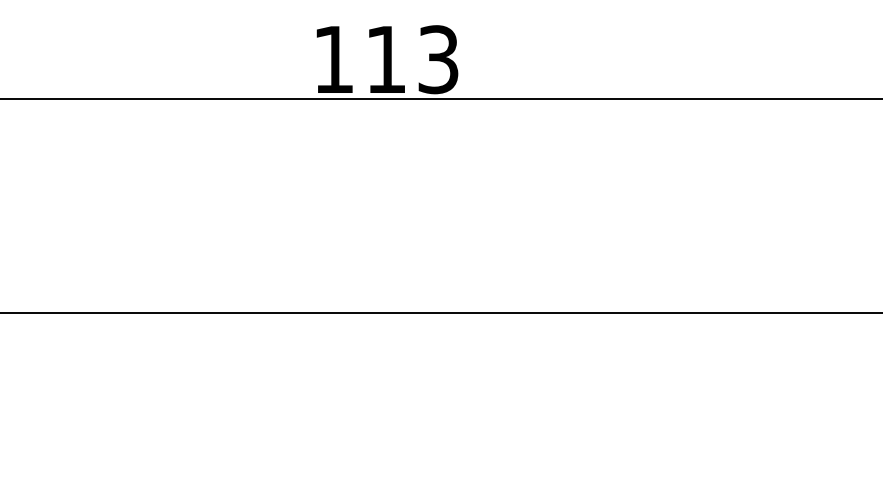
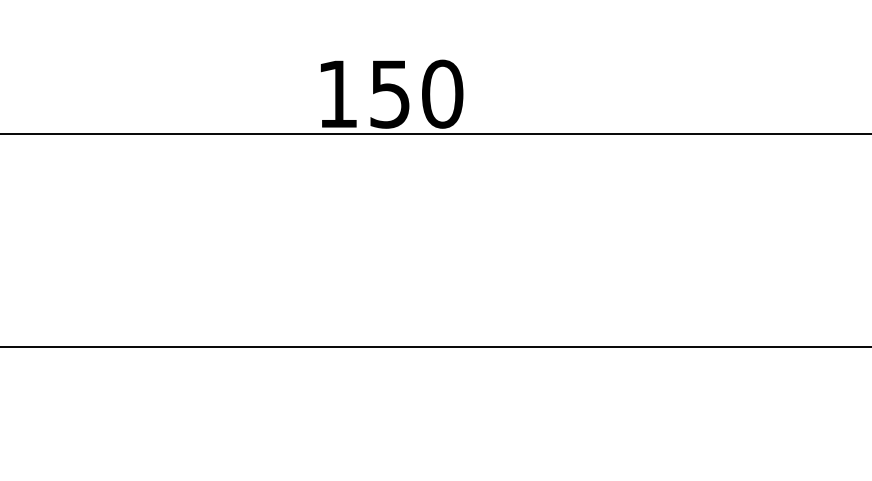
text: (412, 59) -> (416, 94), 113 -> 150

